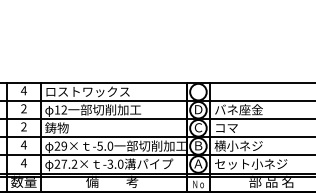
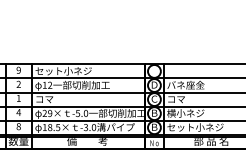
text: (23, 90) -> (18, 70), 4 -> 9
text: (87, 91) -> (68, 70), ロストワックス -> セット小ネジ
text: (23, 126) -> (18, 98), 2 -> 1
text: (56, 127) -> (44, 98), 鋳物 -> コマ
text: (23, 162) -> (18, 126), 4 -> 8
text: (65, 163) -> (51, 126), 27.2× -> 18.5×
text: (198, 163) -> (154, 126), Ａ -> Ｂ

